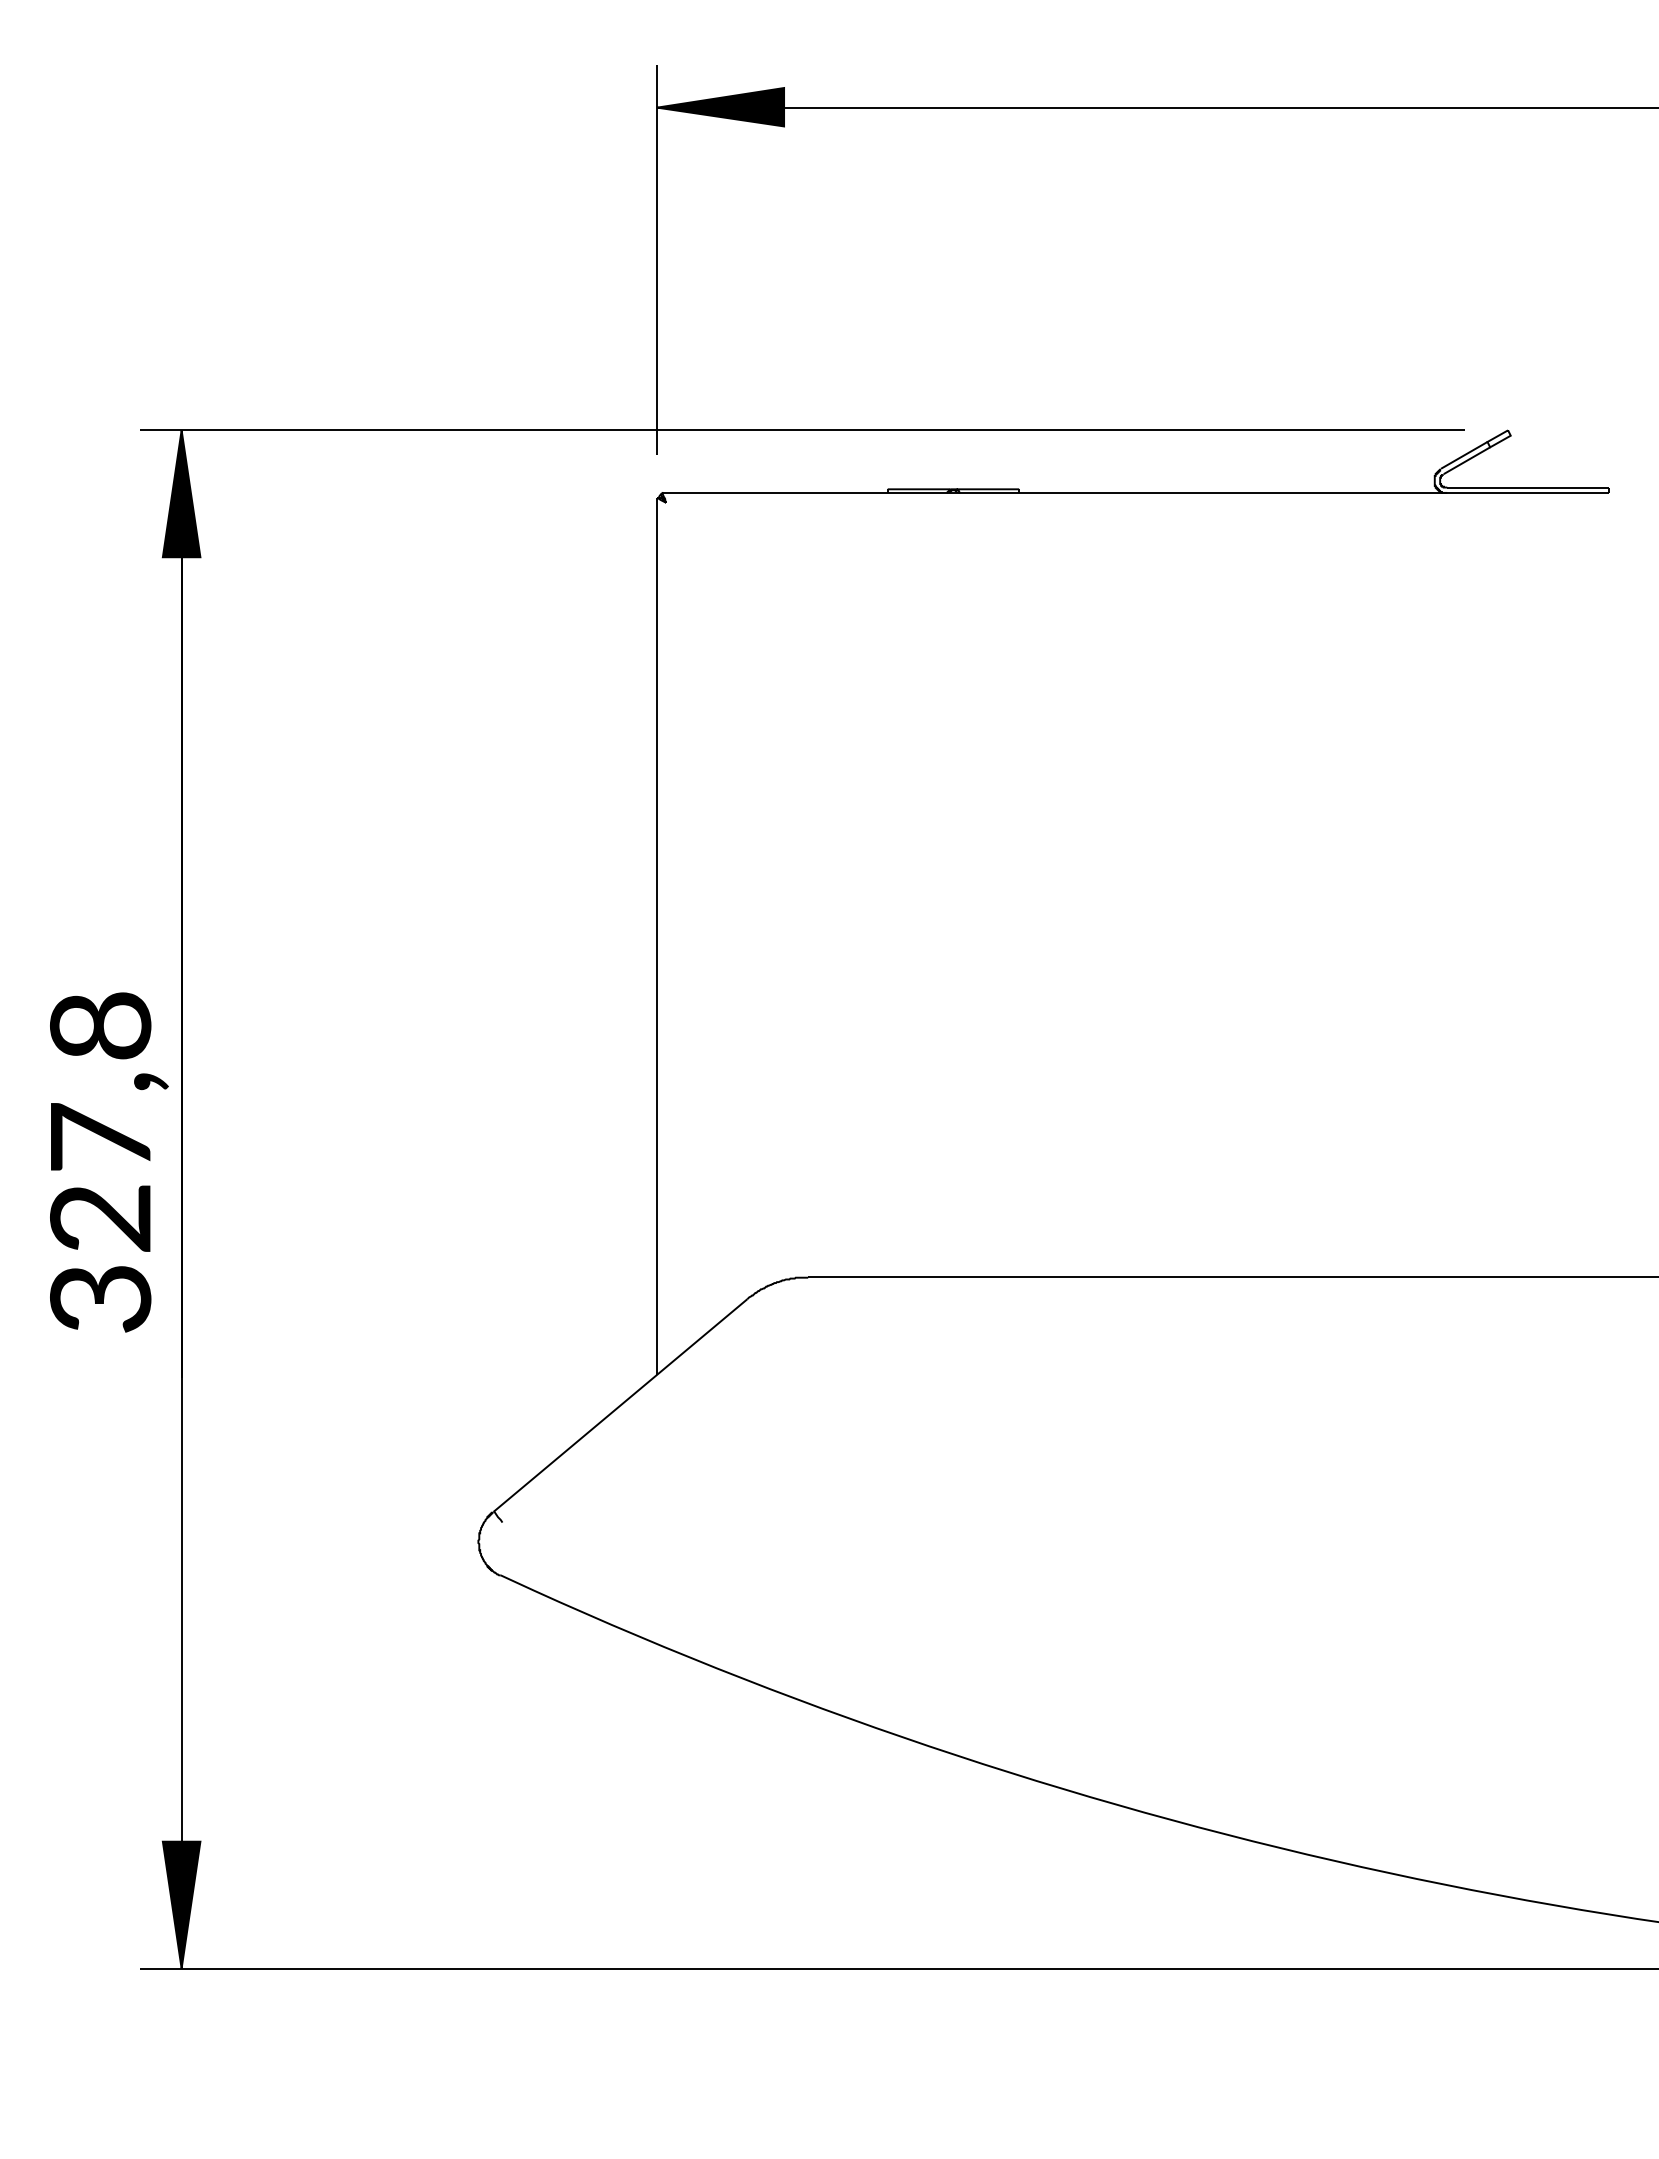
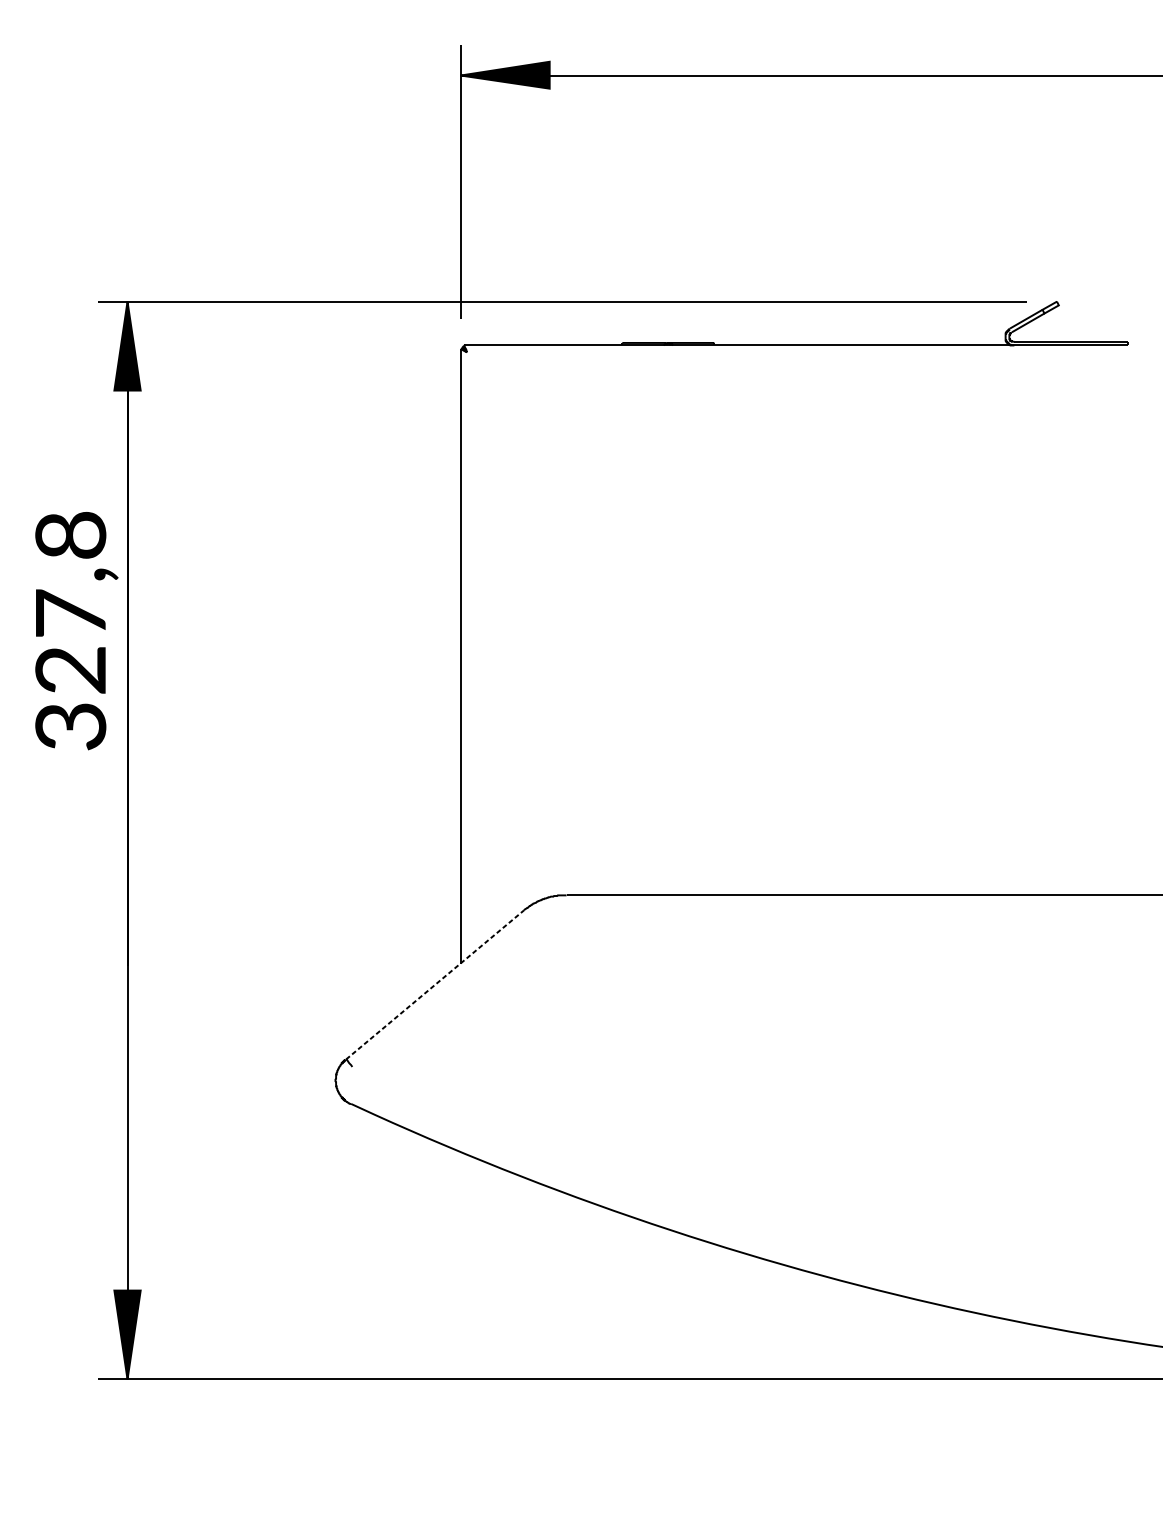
text: (109, 1162) -> (76, 631), moved
line: (620, 1405) -> (435, 984), solid -> dashed

